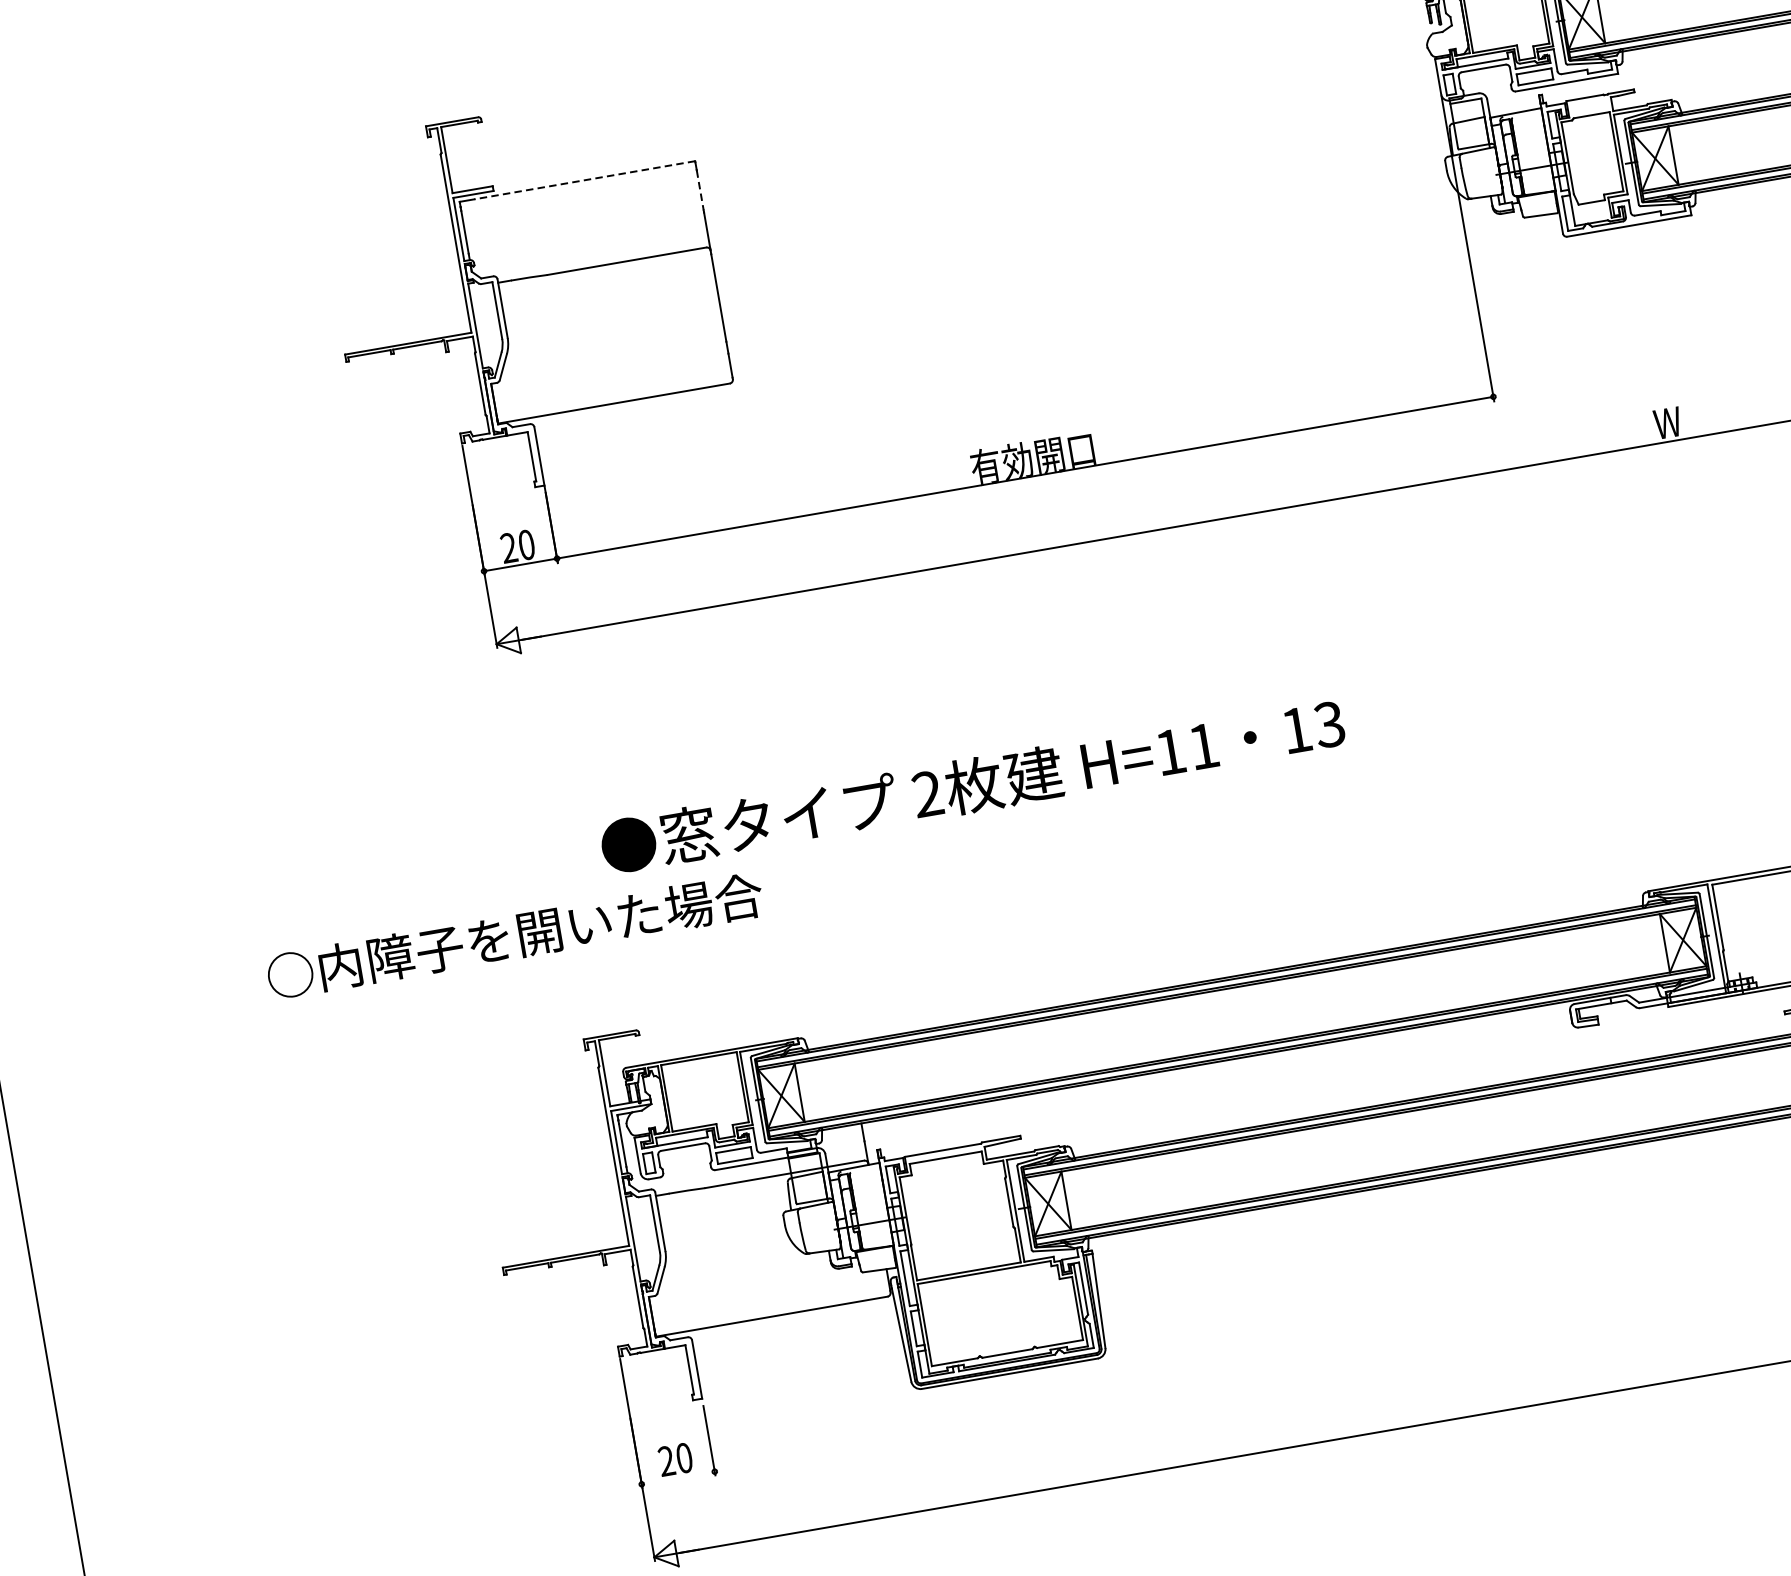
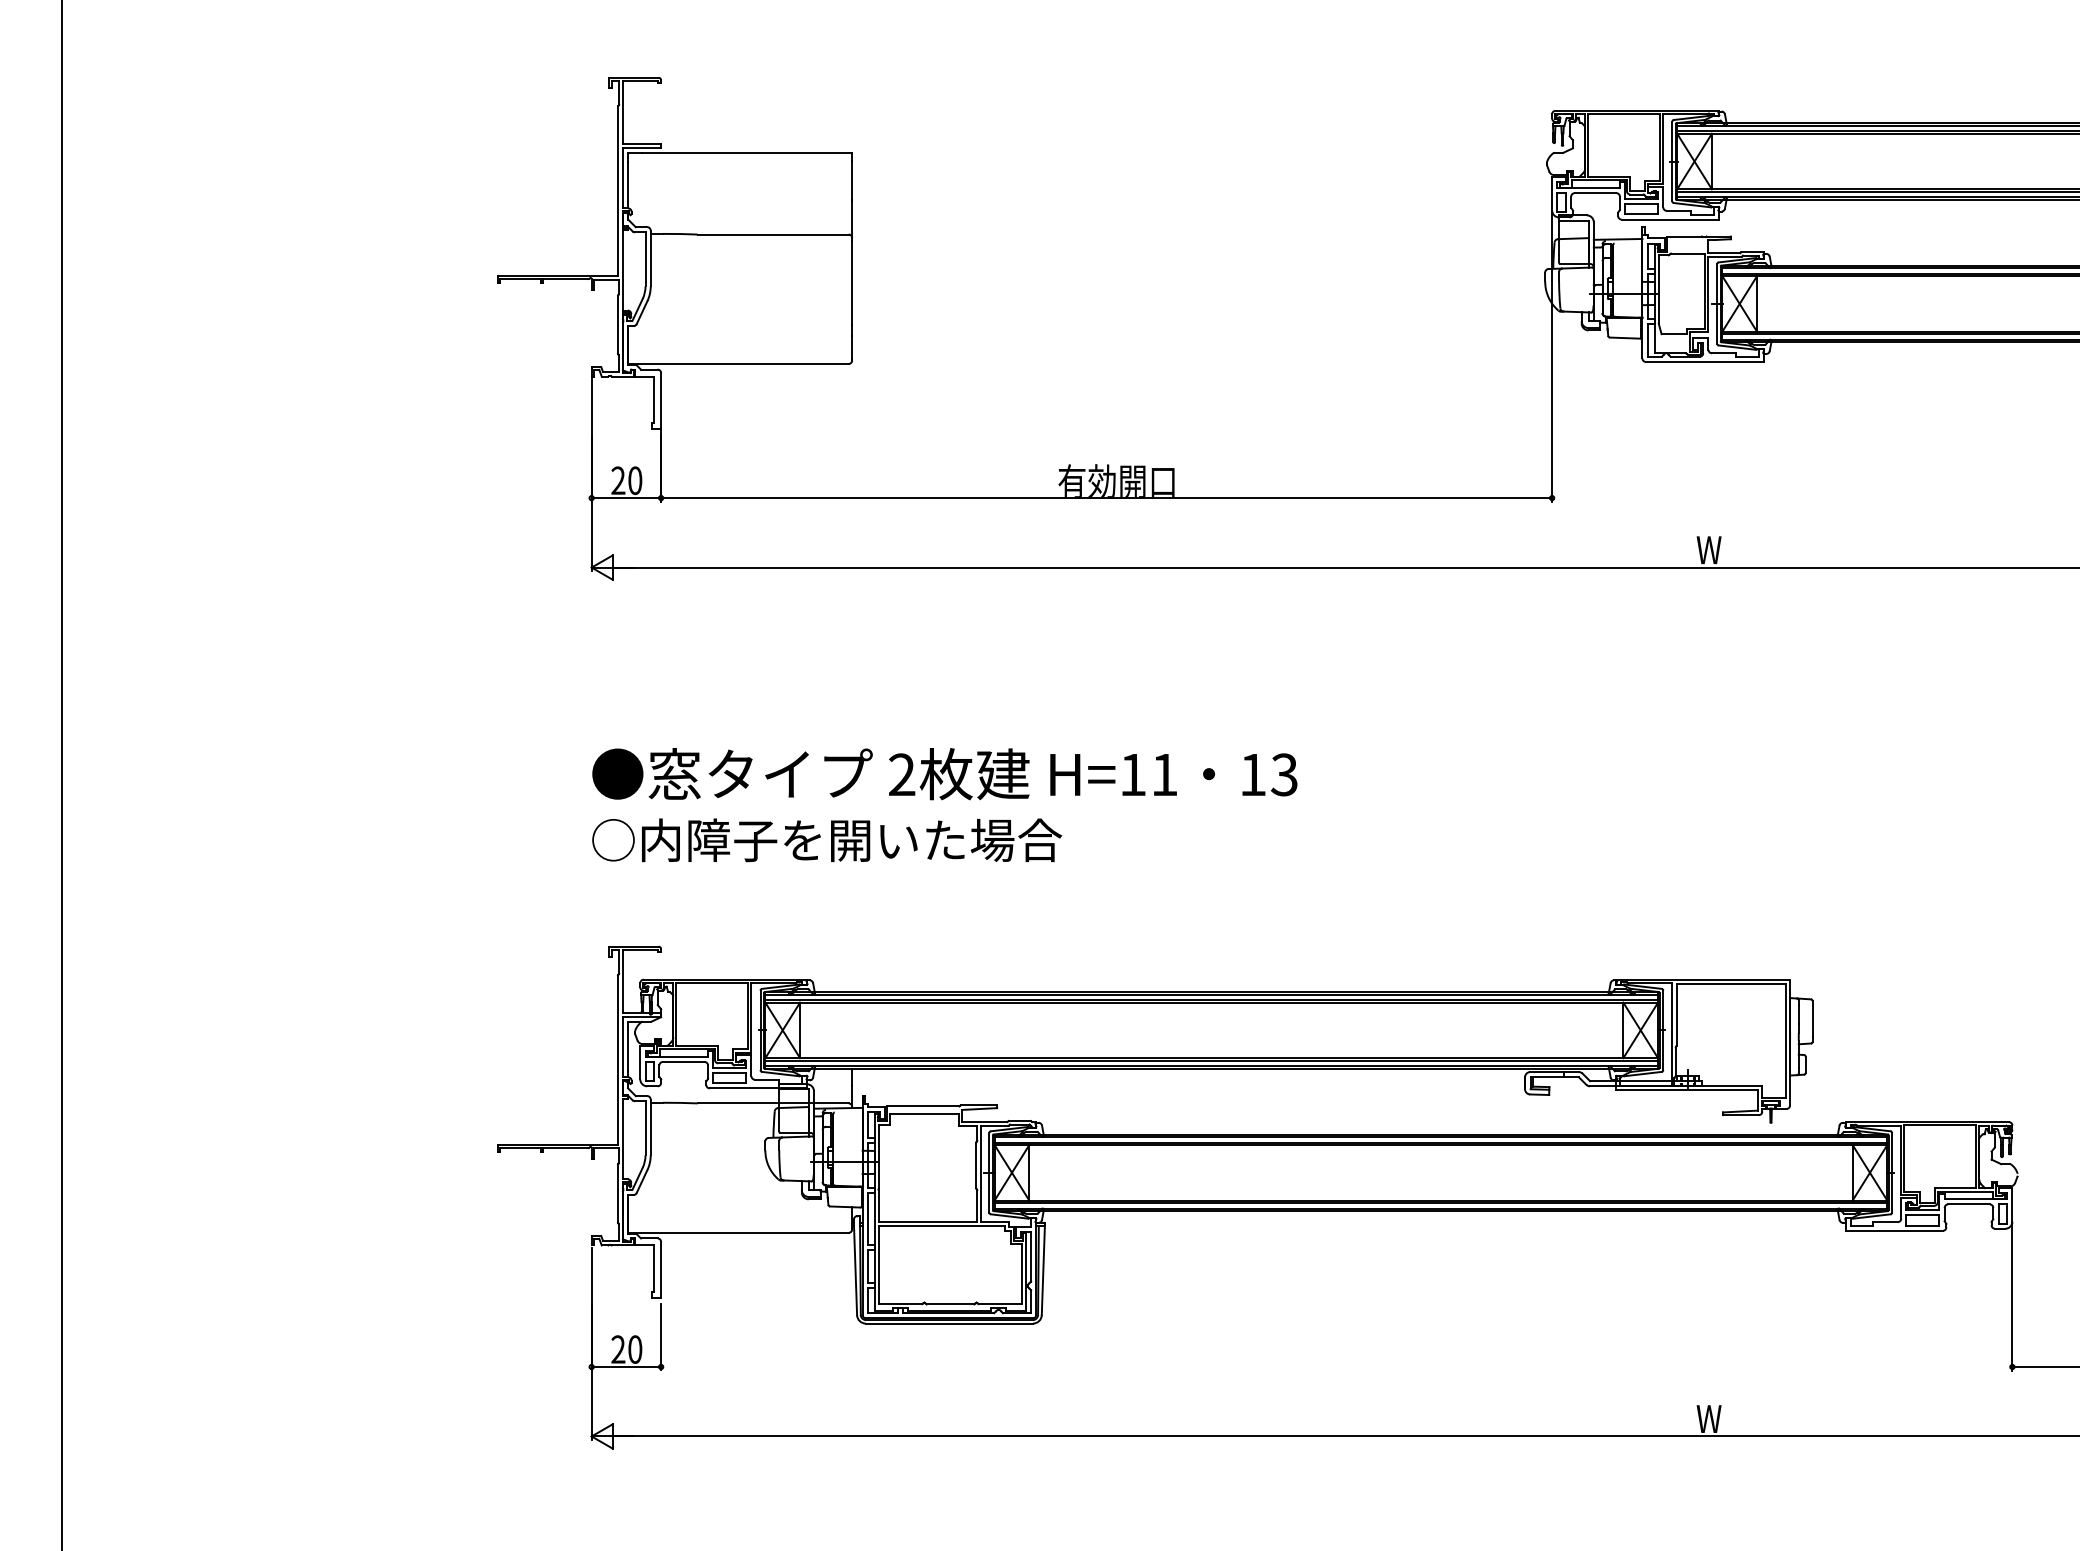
line: (584, 179) -> (746, 152), dashed -> solid
line: (700, 191) -> (852, 181), dashed -> solid
text: (972, 785) -> (944, 774), moved
text: (515, 936) -> (827, 840), moved
line: (678, 1477) -> (626, 1366), added

